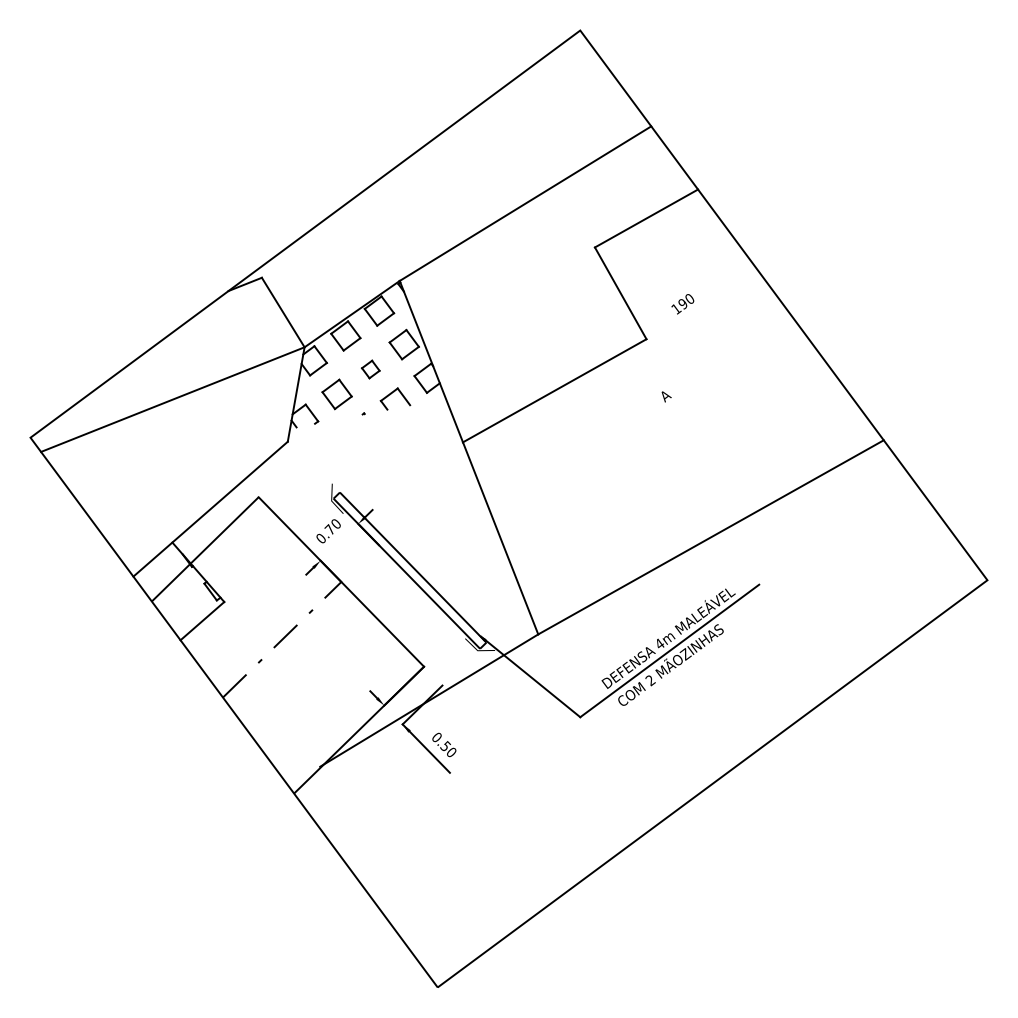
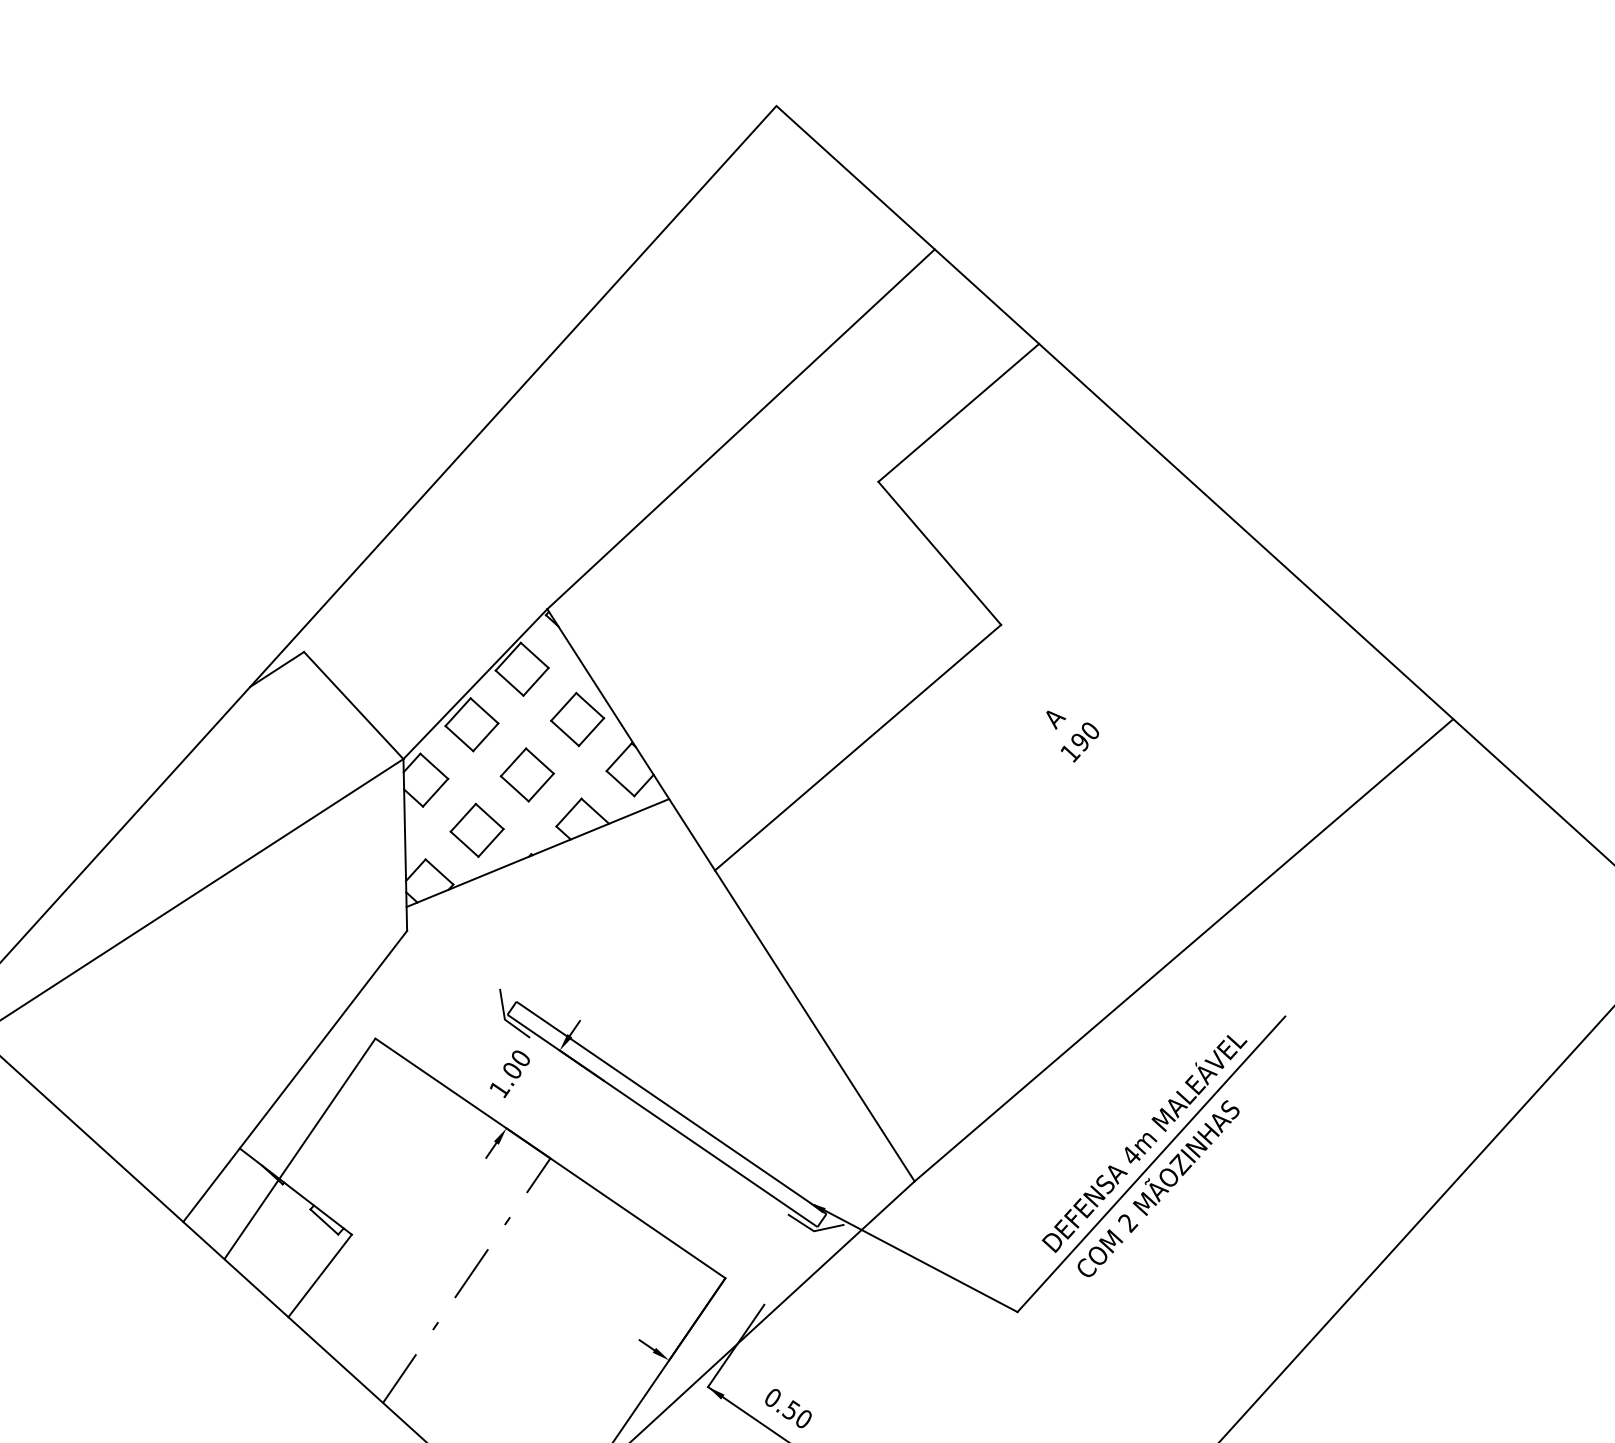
text: (682, 304) -> (1079, 743), moved
part: (370, 369) -> (527, 774), size x1.67
line: (367, 413) -> (537, 853), added
text: (325, 533) -> (505, 1078), 0.70 -> 1.00

